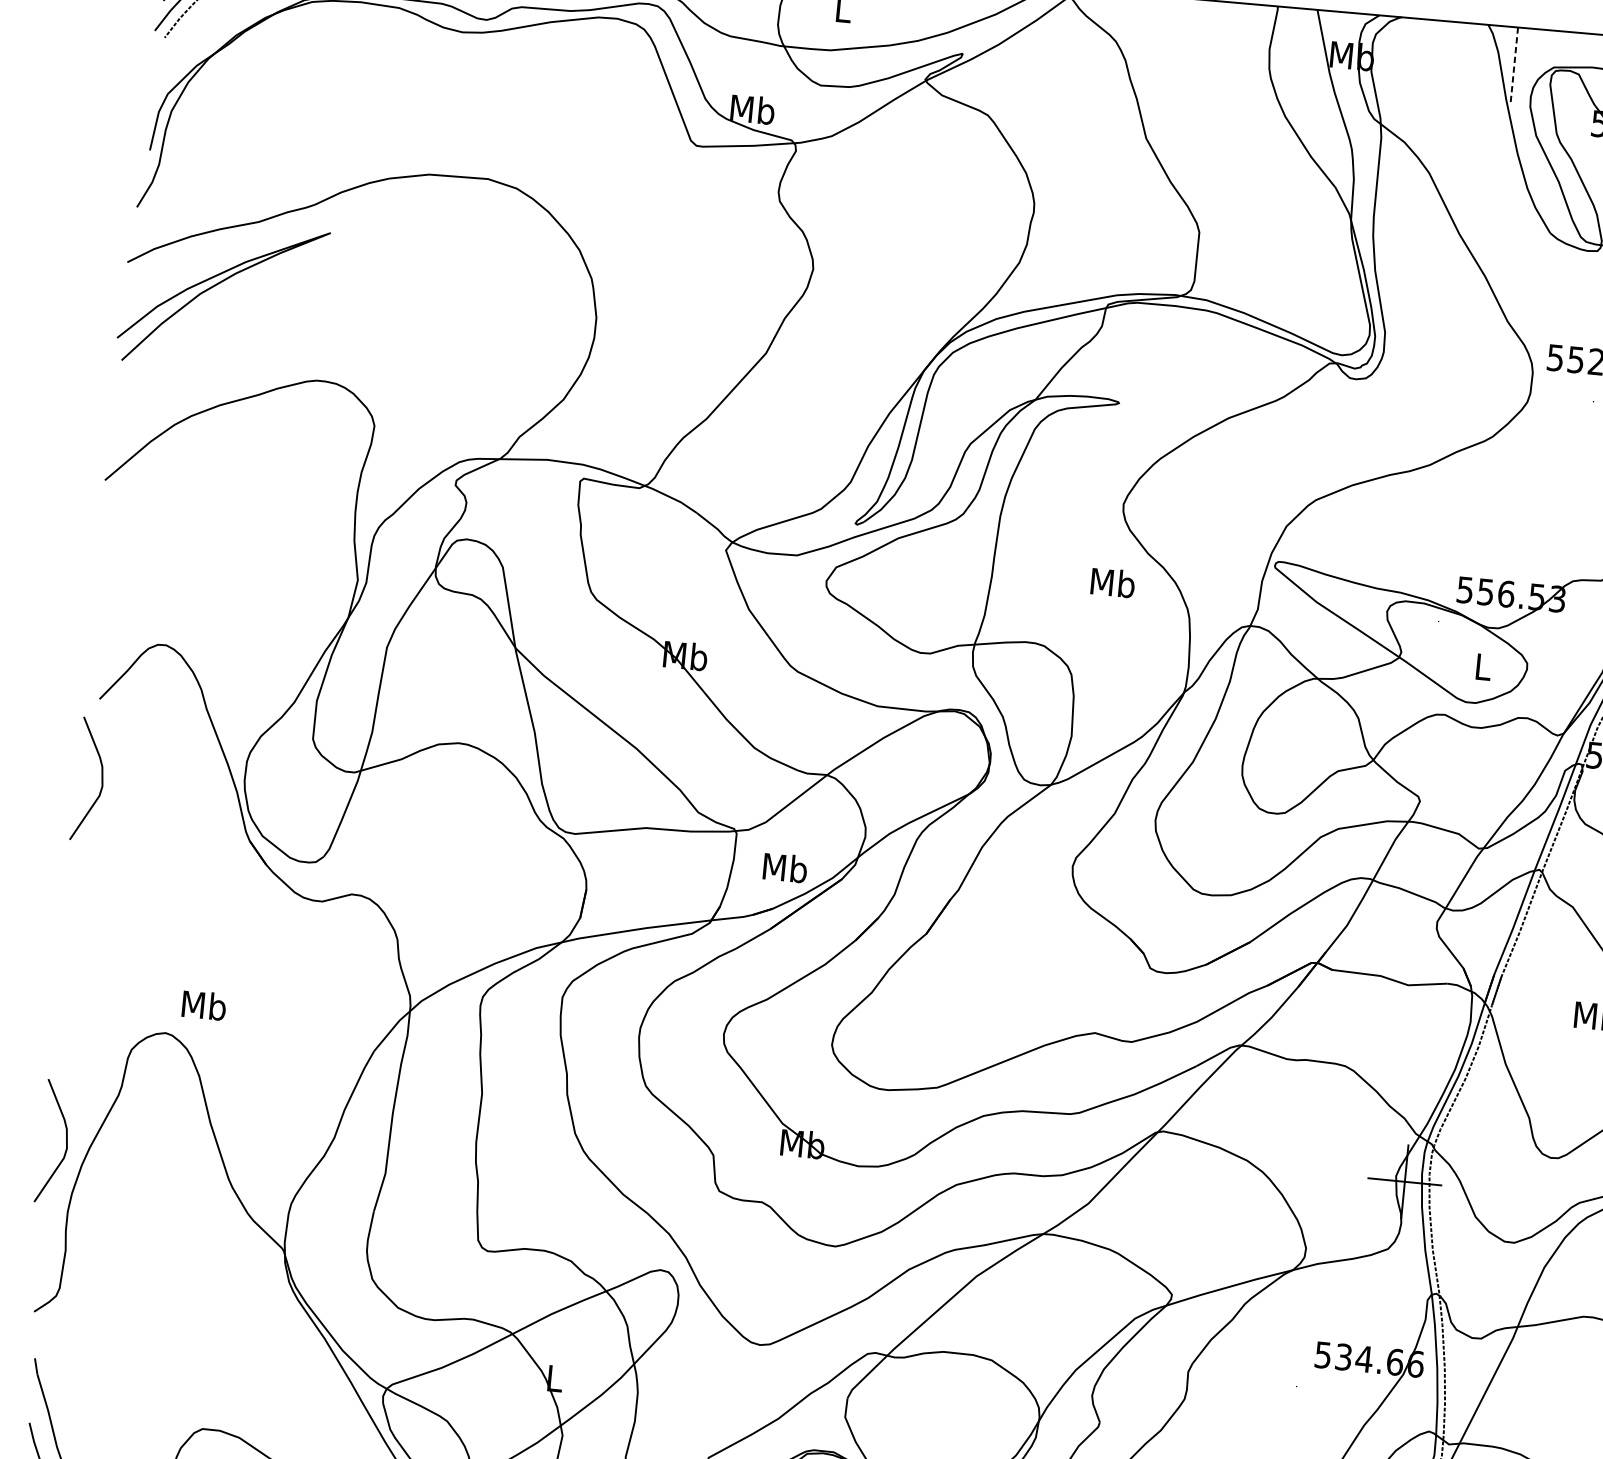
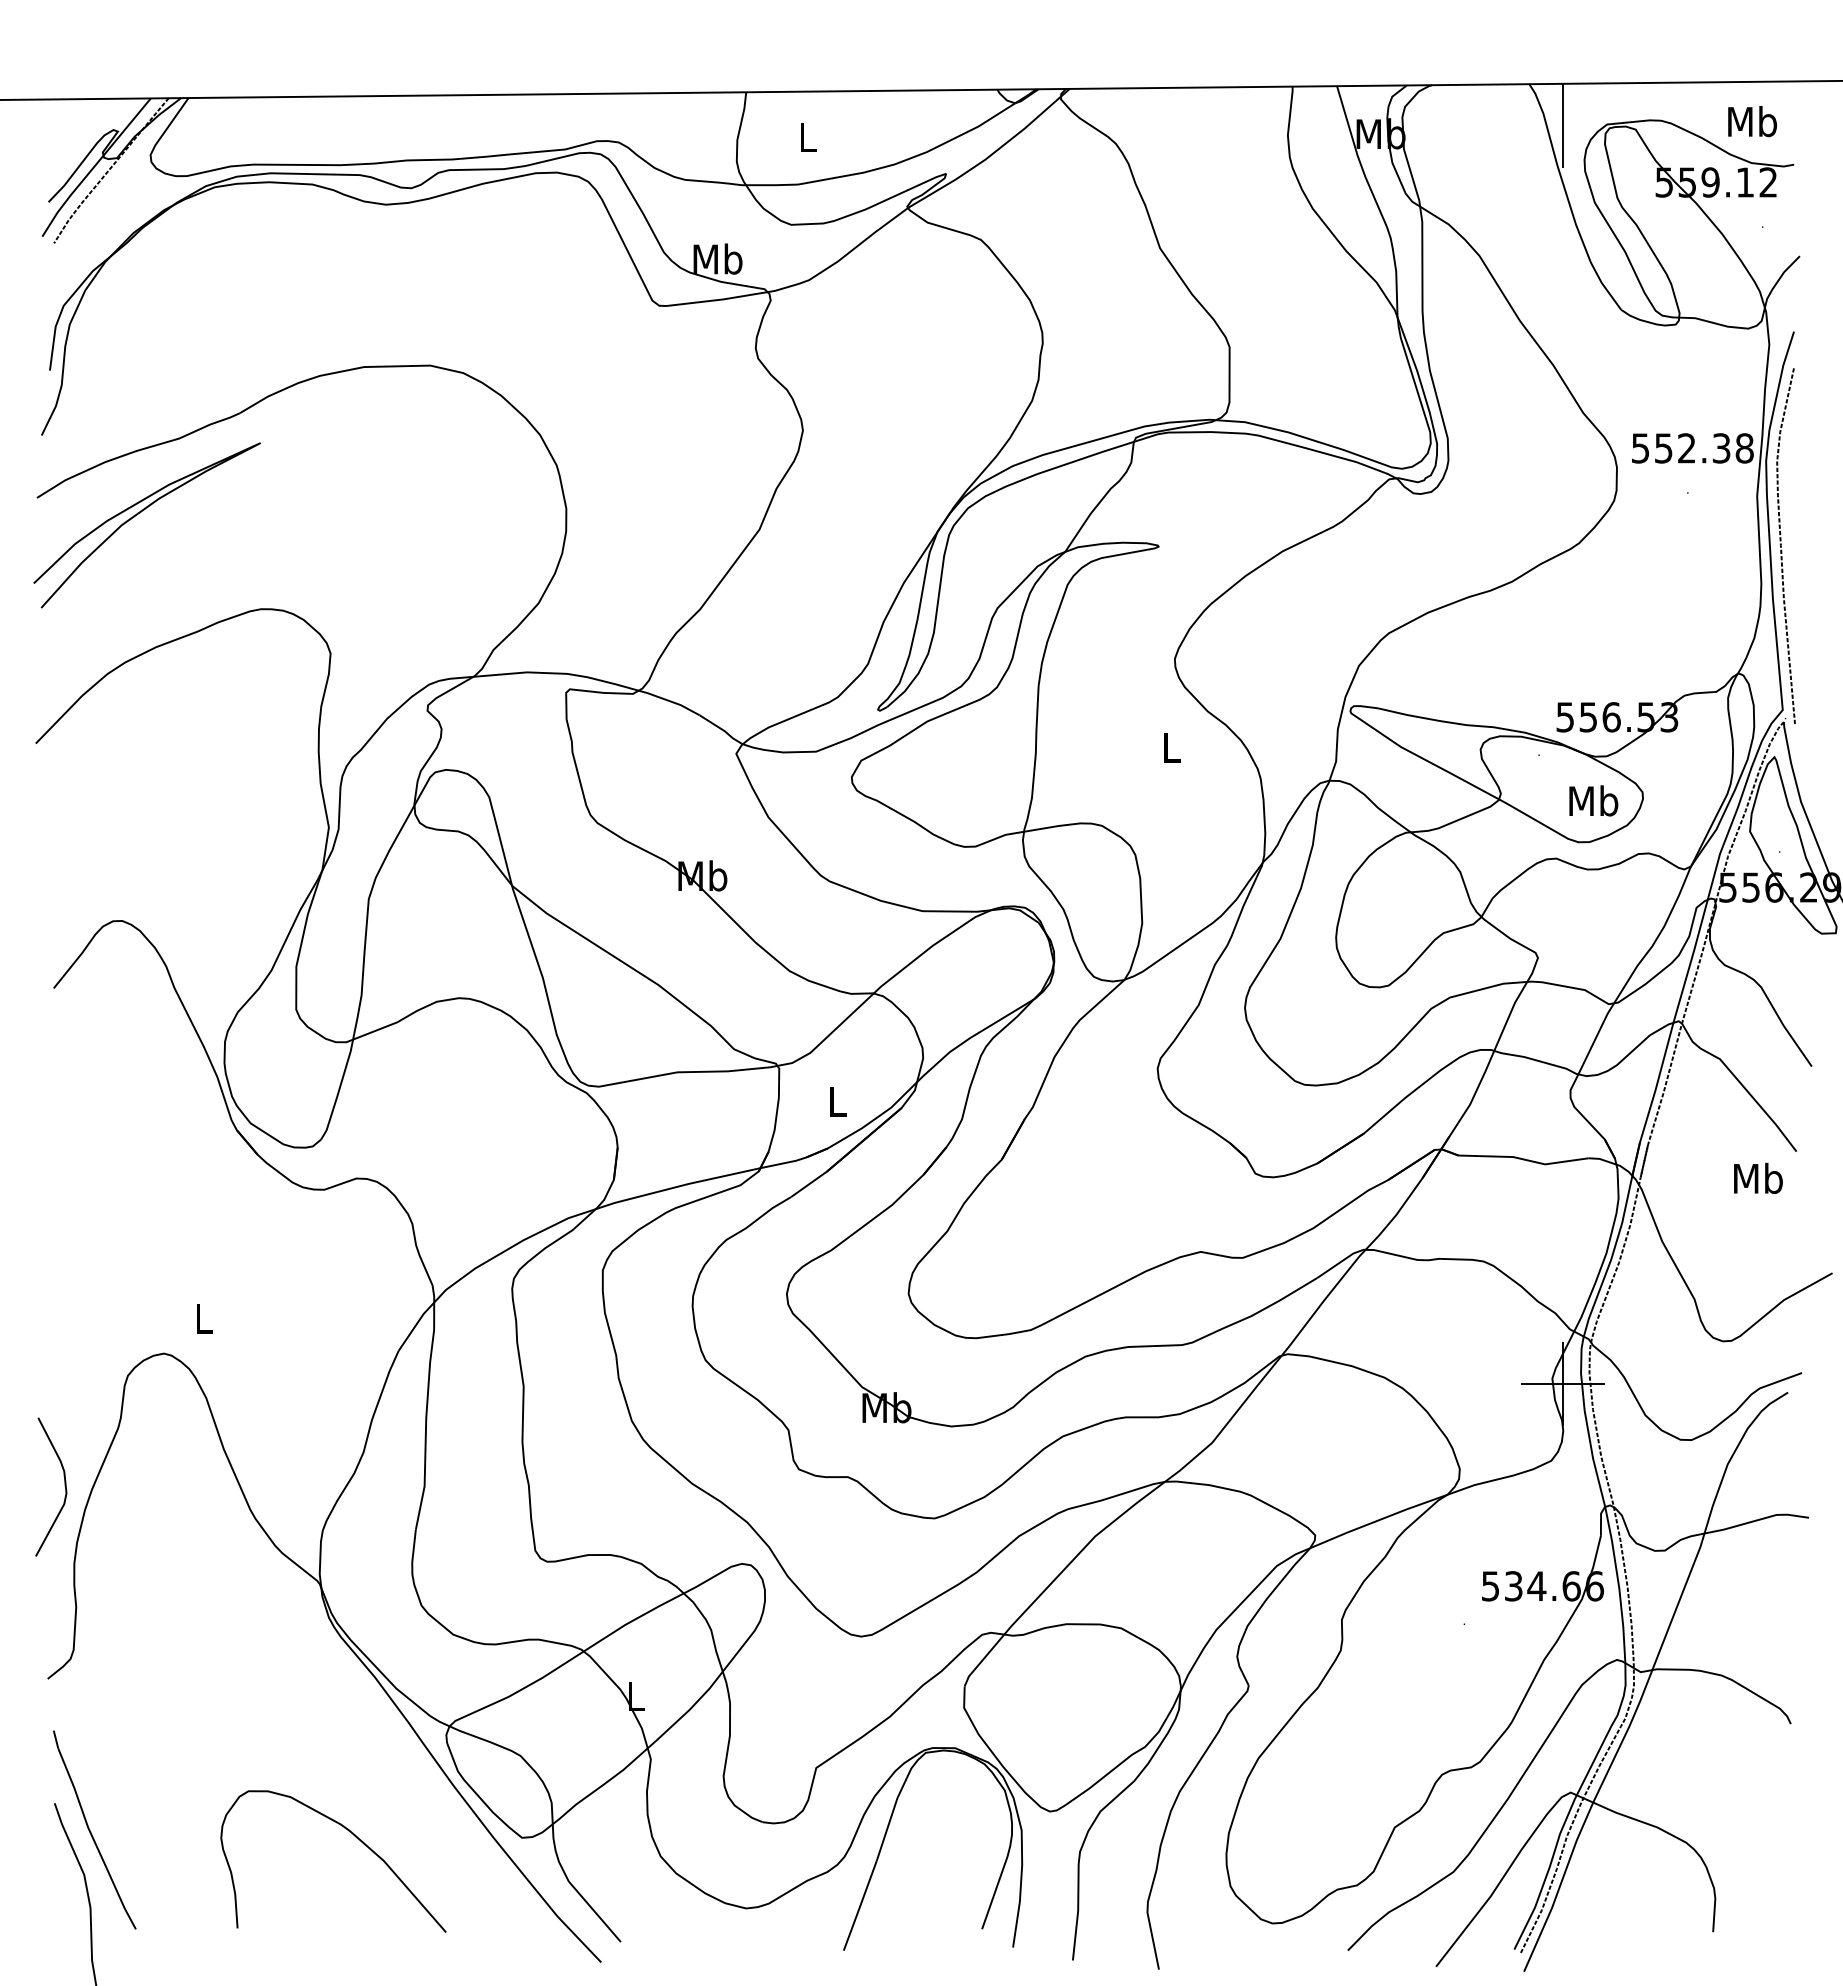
line: (1514, 65) -> (1562, 126), dashed -> solid
text: (1112, 582) -> (1171, 747), Mb -> L
text: (1482, 666) -> (1593, 800), L -> Mb
curve: (101, 780) -> (64, 1078), removed
text: (784, 867) -> (836, 1101), Mb -> L
text: (203, 1005) -> (203, 1318), Mb -> L

